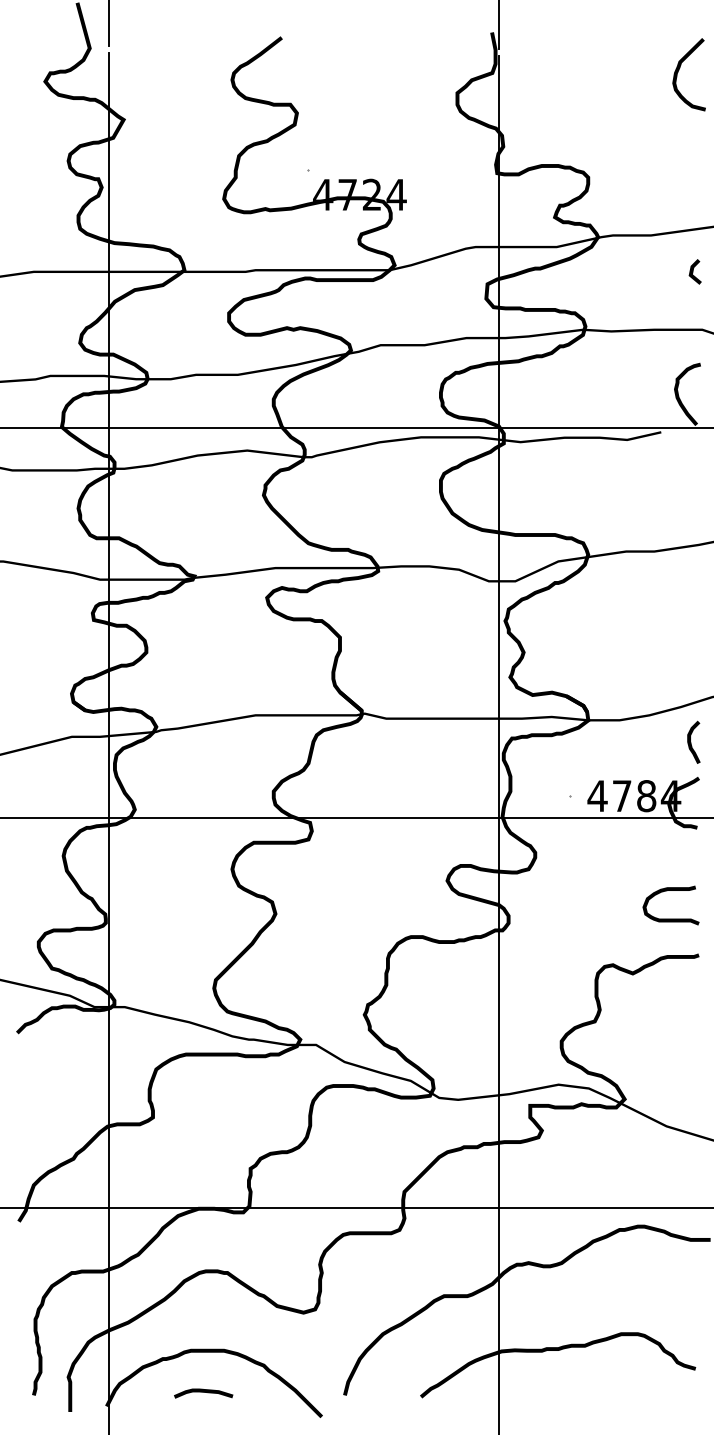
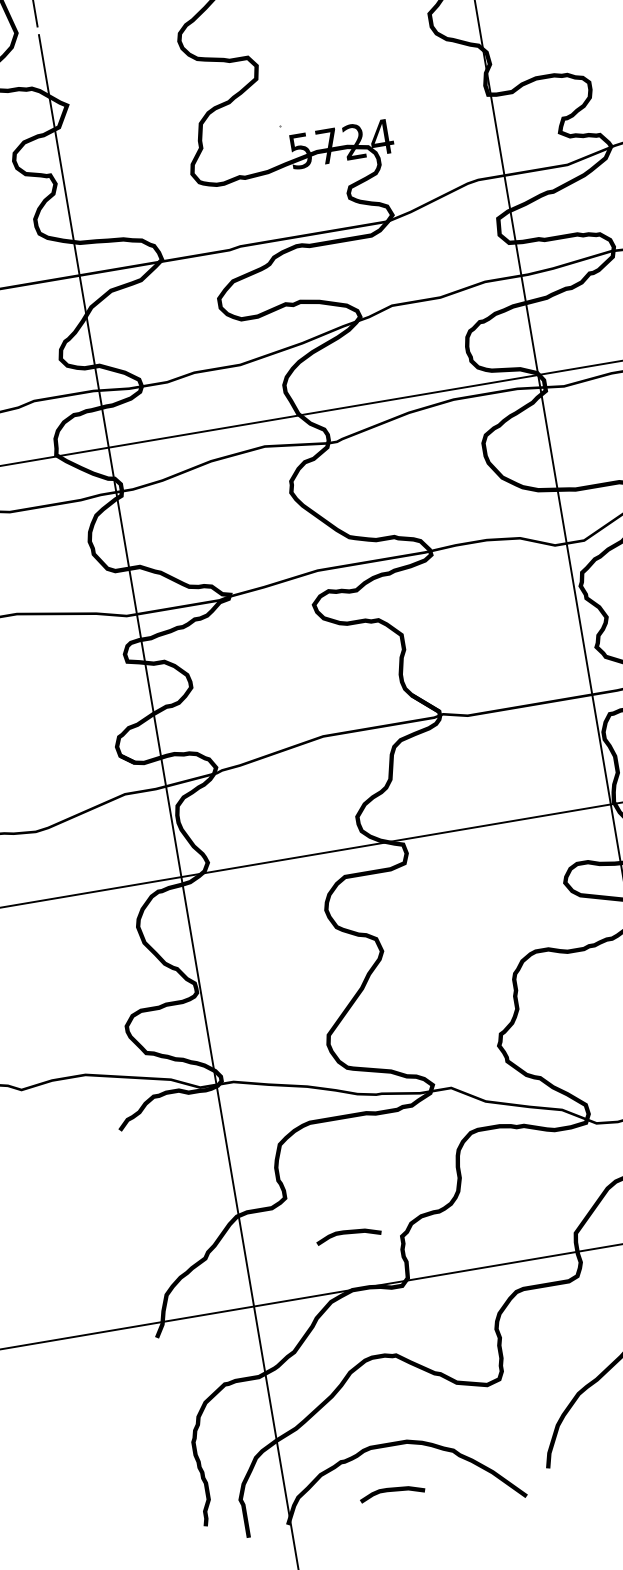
text: (323, 194) -> (300, 150), 4724 -> 5724
curve: (203, 1158) -> (348, 1233), added

